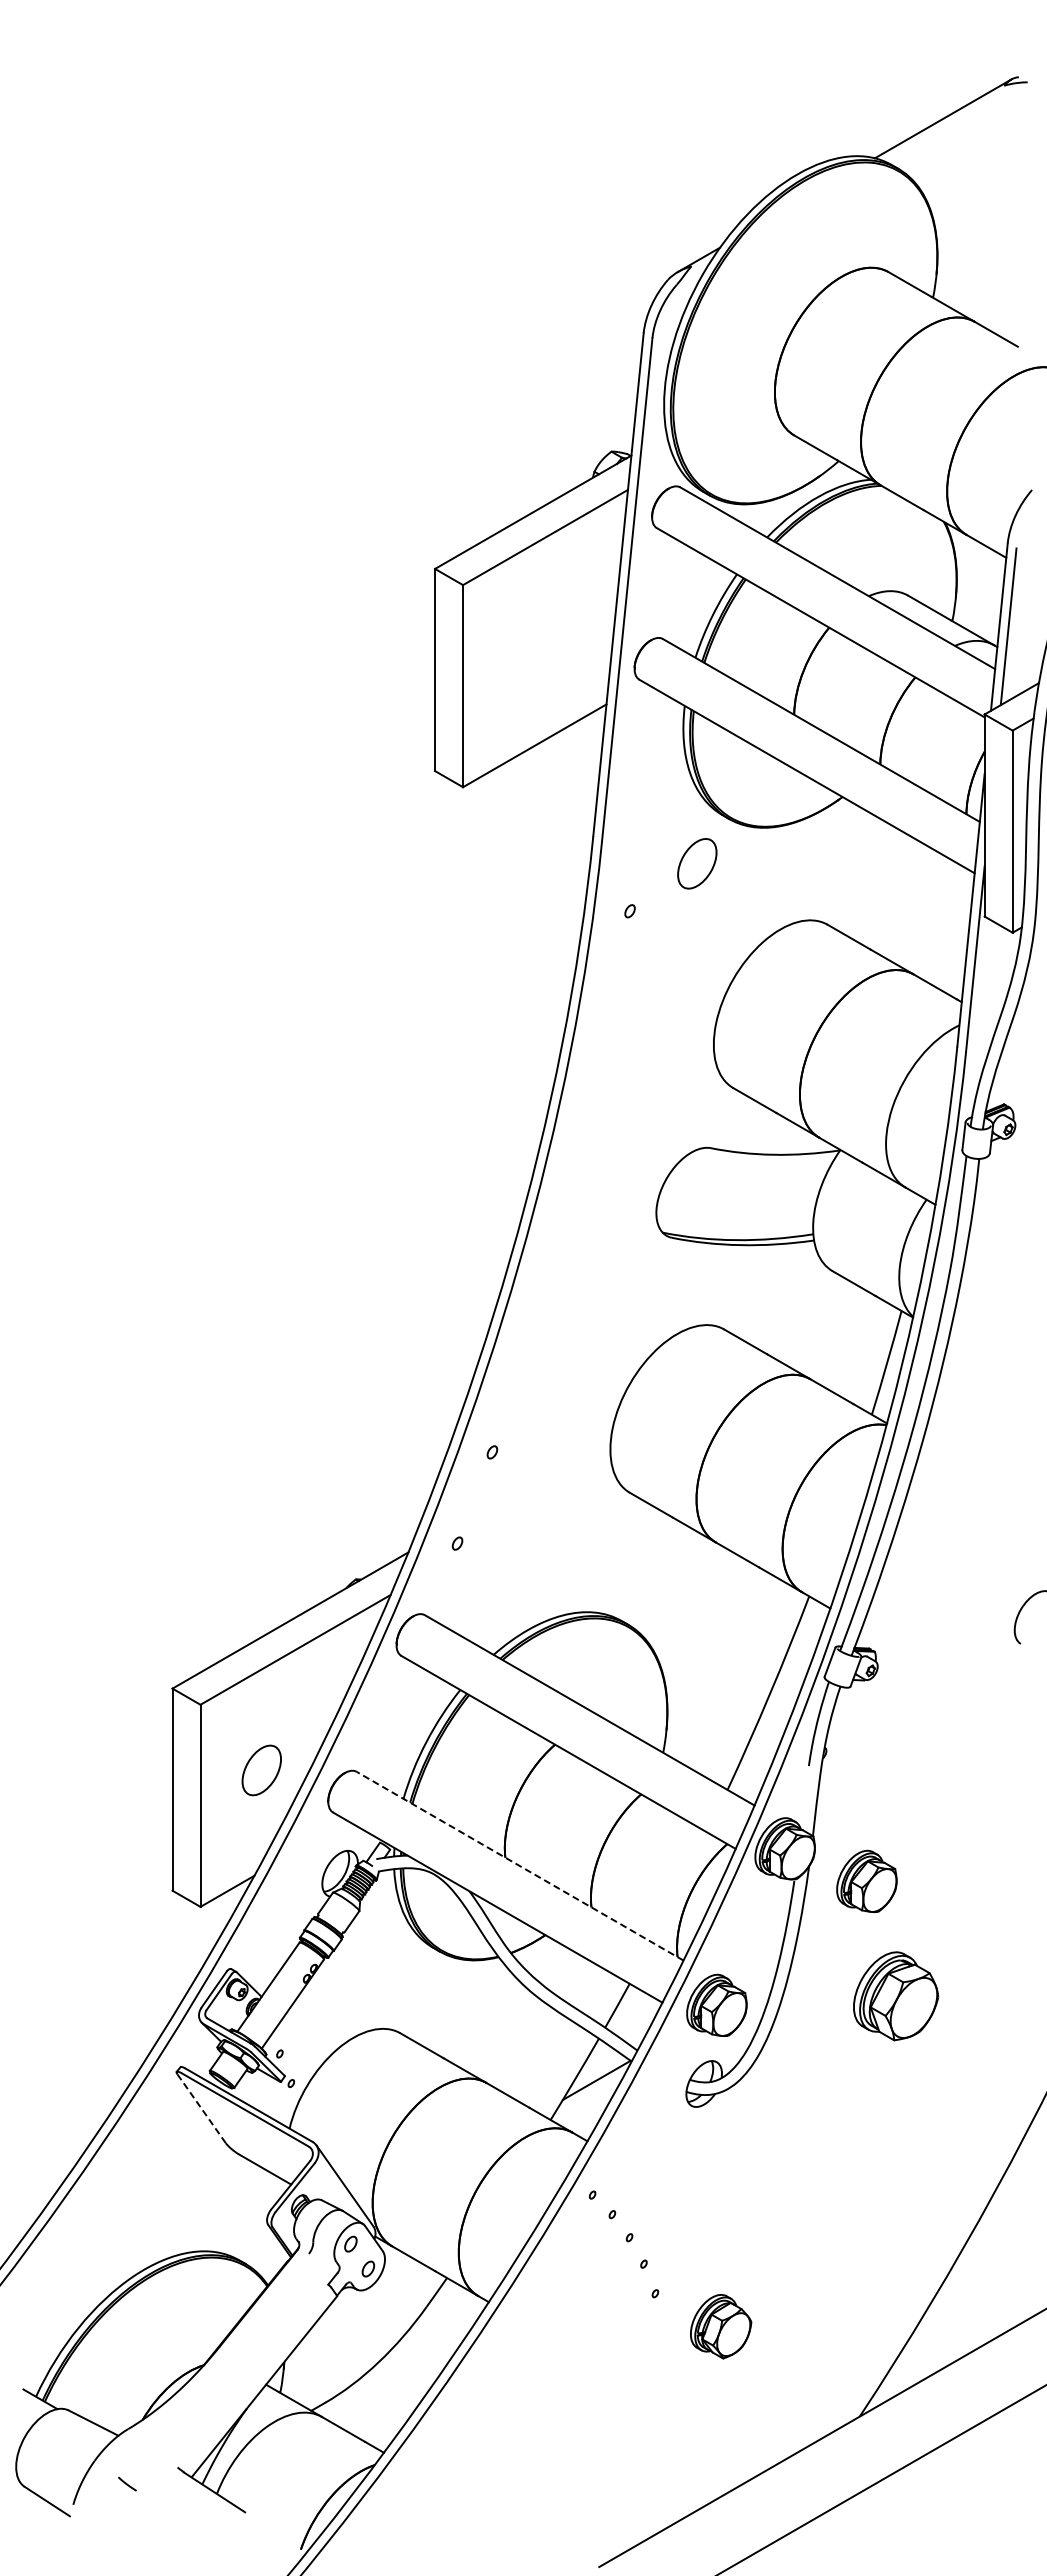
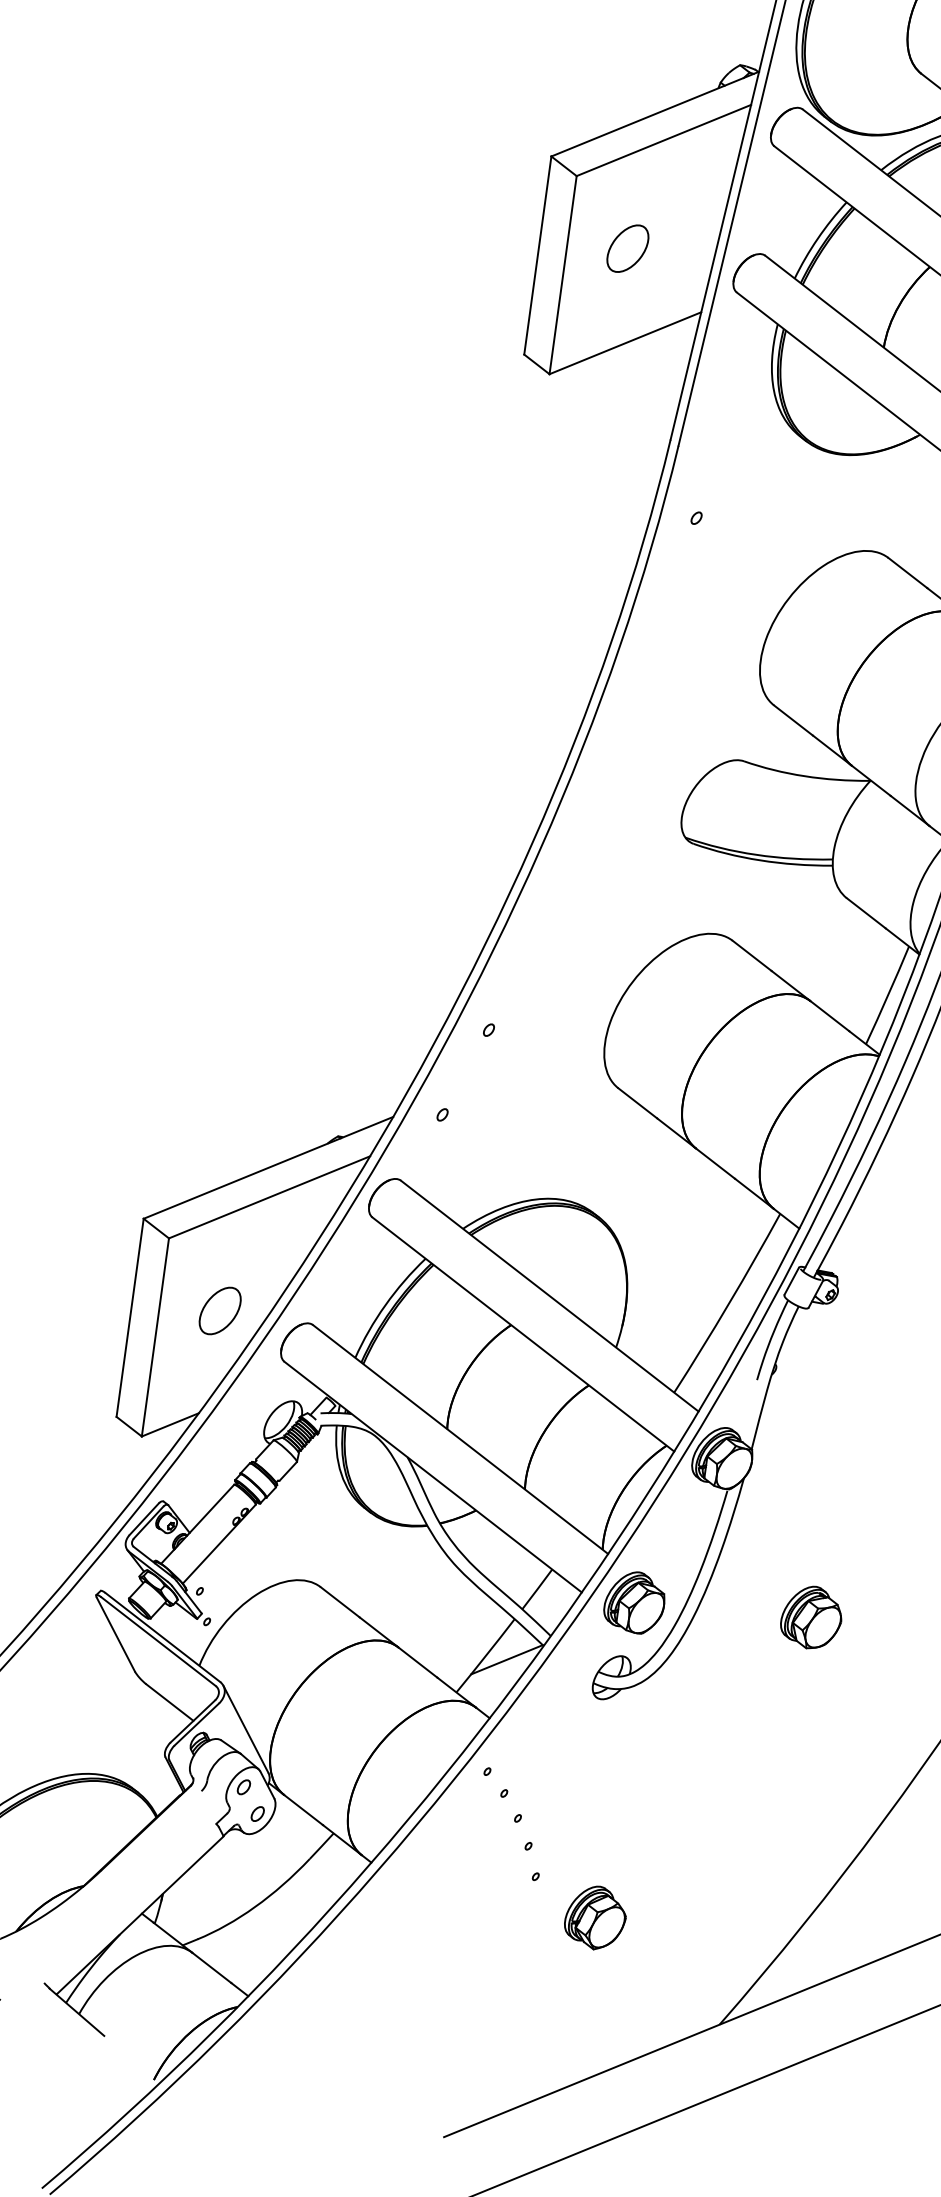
part: (697, 863) -> (628, 248), moved
line: (520, 1866) -> (460, 1439), dashed -> solid
part: (866, 1880) -> (798, 1500), removed
part: (896, 1996) -> (812, 1617), size x0.71
line: (201, 2108) -> (115, 1634), dashed -> solid

